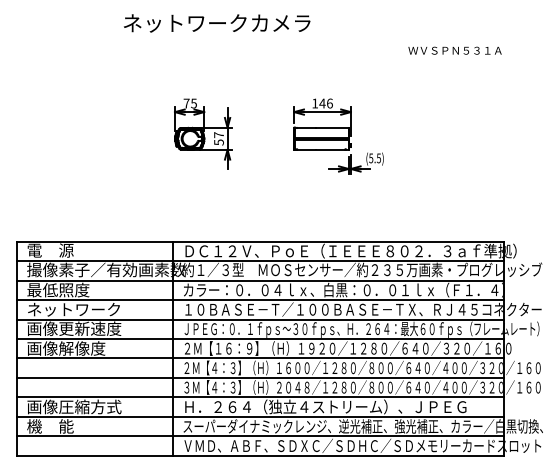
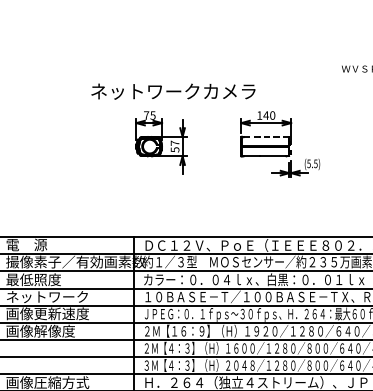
text: (217, 23) -> (173, 91), moved
text: (329, 103) -> (272, 115), 146 -> 140
line: (321, 128) -> (265, 137), solid -> dashed

